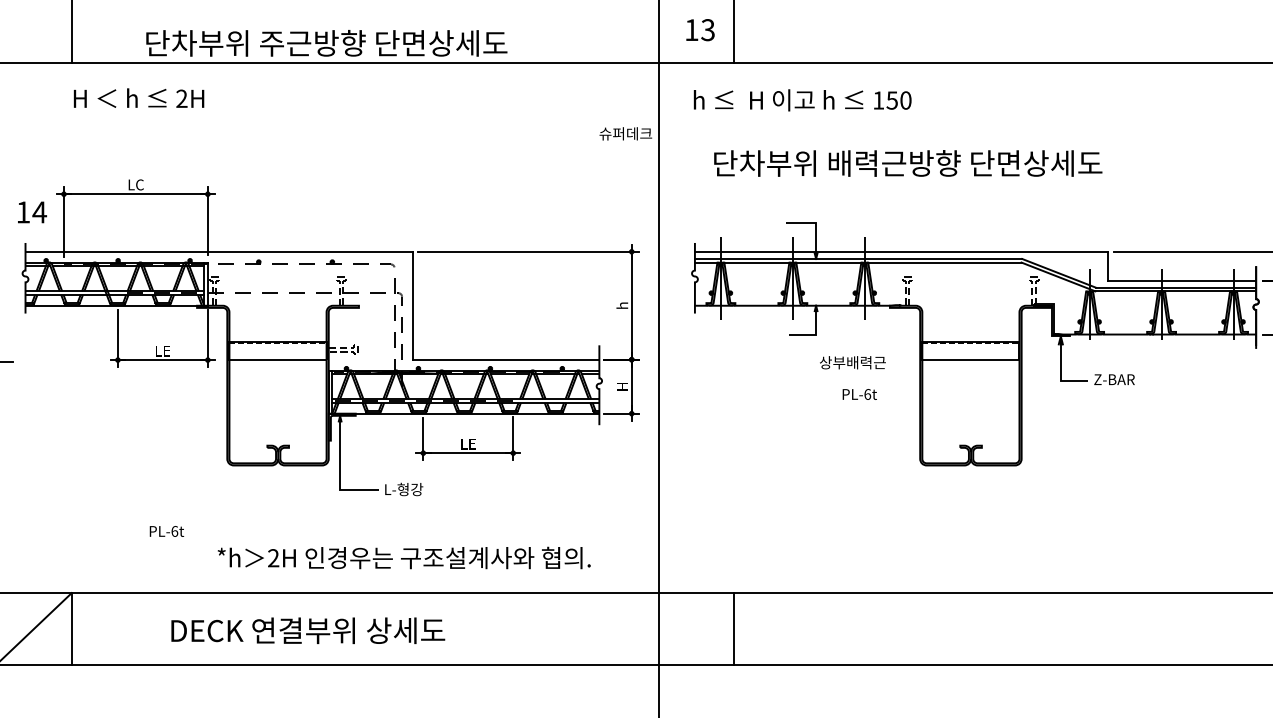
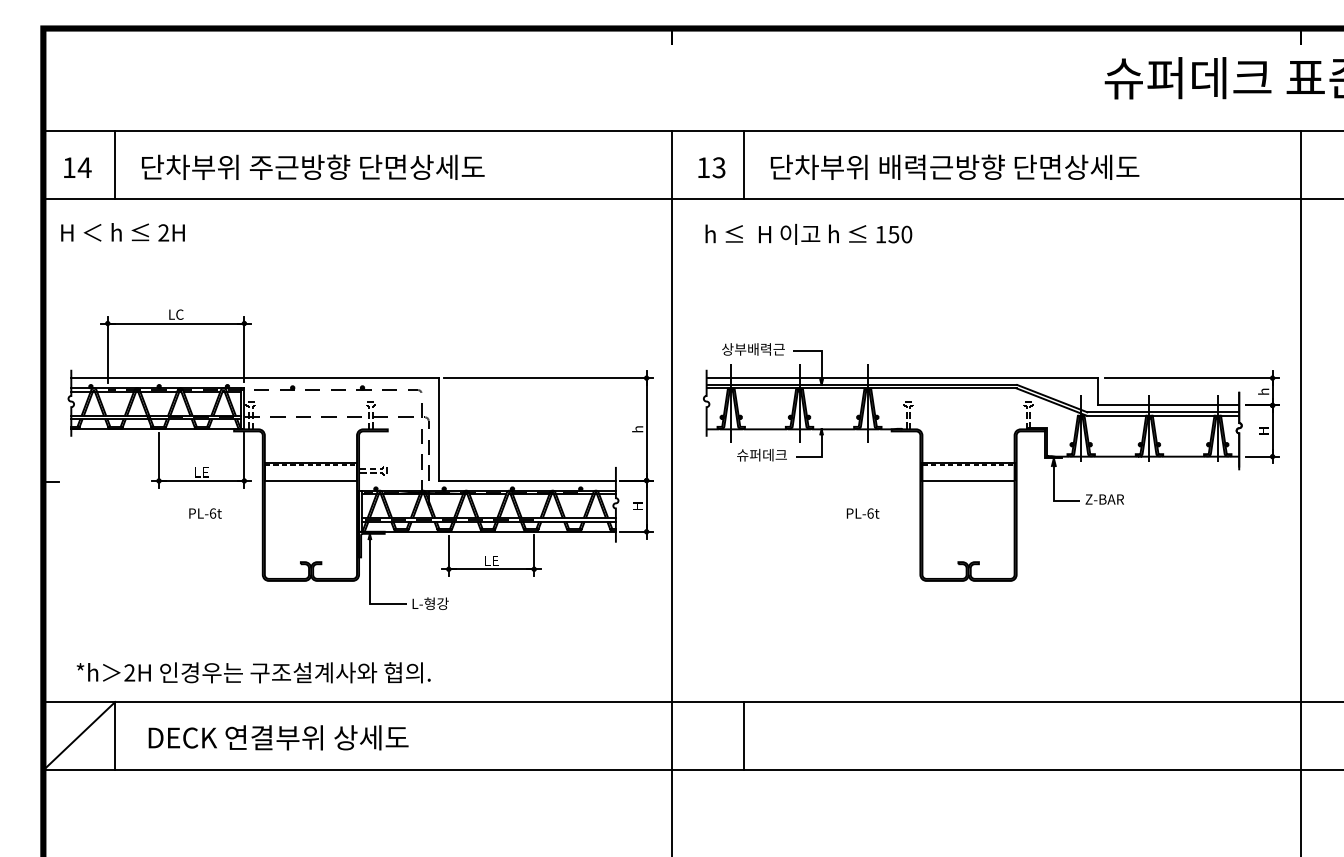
text: (327, 42) -> (313, 166), moved
text: (138, 98) -> (122, 232), moved
text: (625, 134) -> (761, 455), moved
text: (907, 162) -> (954, 166), moved
text: (32, 212) -> (77, 167), moved
text: (852, 362) -> (753, 349), moved
text: (166, 531) -> (205, 513), moved
text: (404, 557) -> (253, 672), moved
text: (308, 630) -> (278, 737), moved

